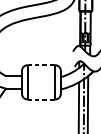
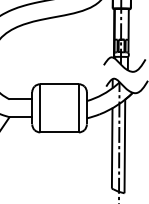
line: (41, 65) -> (59, 84), dashed -> solid
line: (41, 99) -> (59, 132), dashed -> solid

